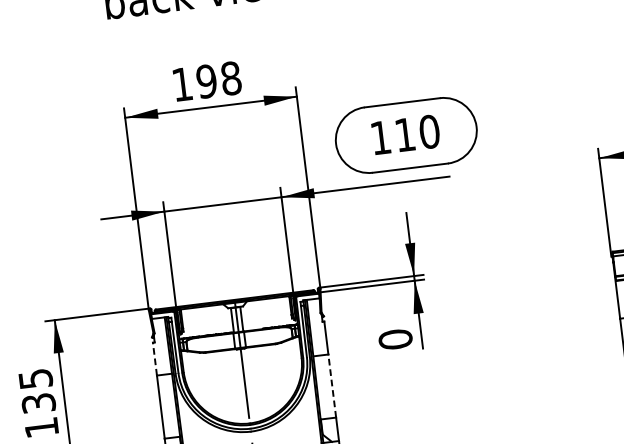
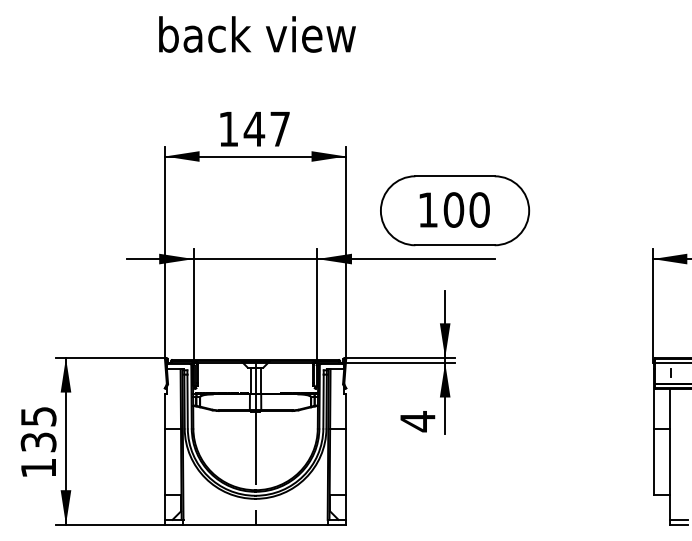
text: (218, 80) -> (266, 129), 198 -> 147
text: (404, 134) -> (453, 209), 110 -> 100
text: (395, 339) -> (417, 421), 0 -> 4
line: (155, 358) -> (165, 410), dashed -> solid
line: (332, 385) -> (346, 461), dashed -> solid

